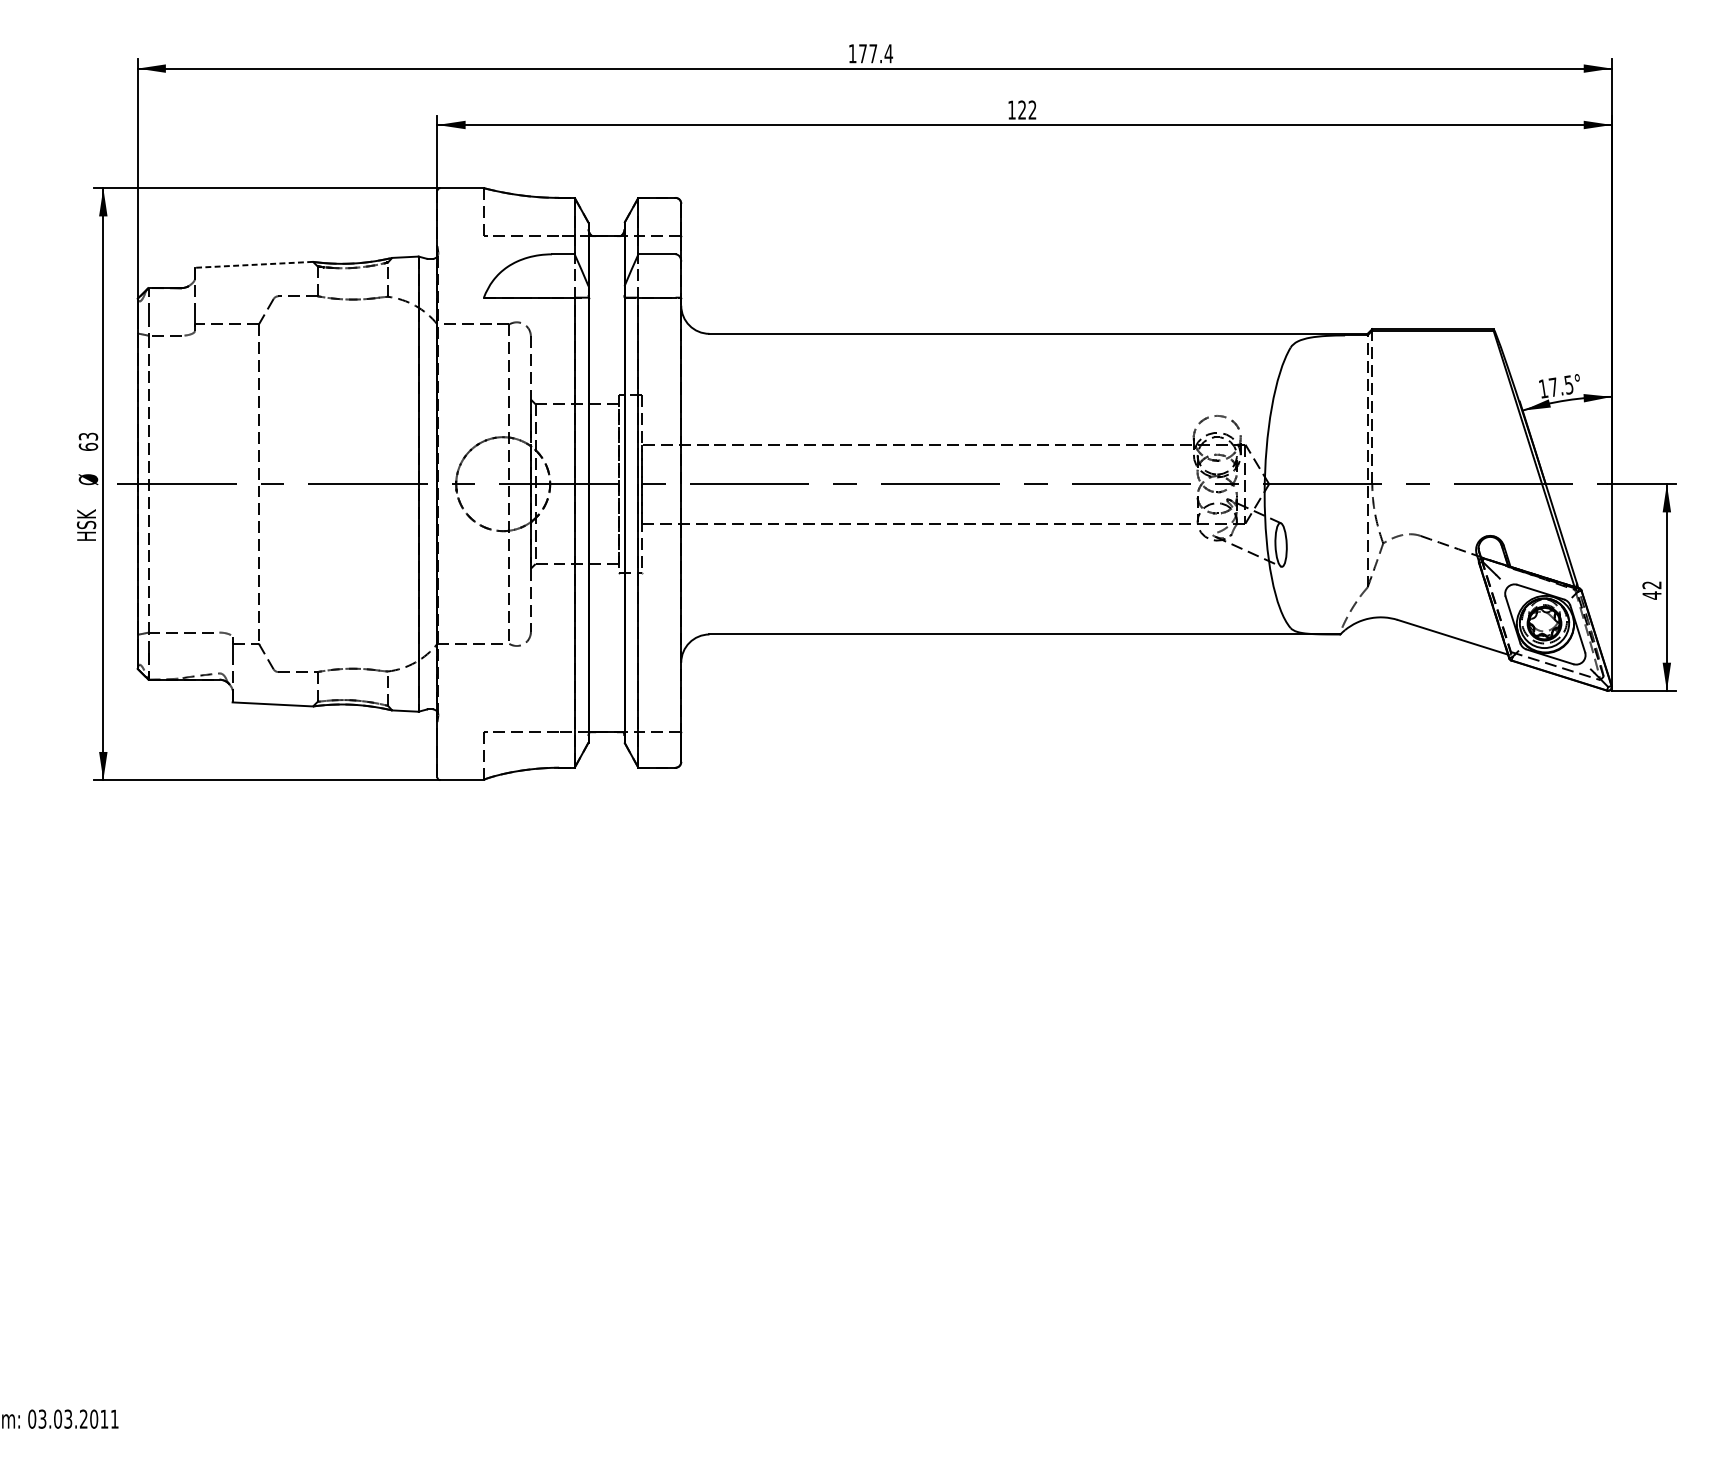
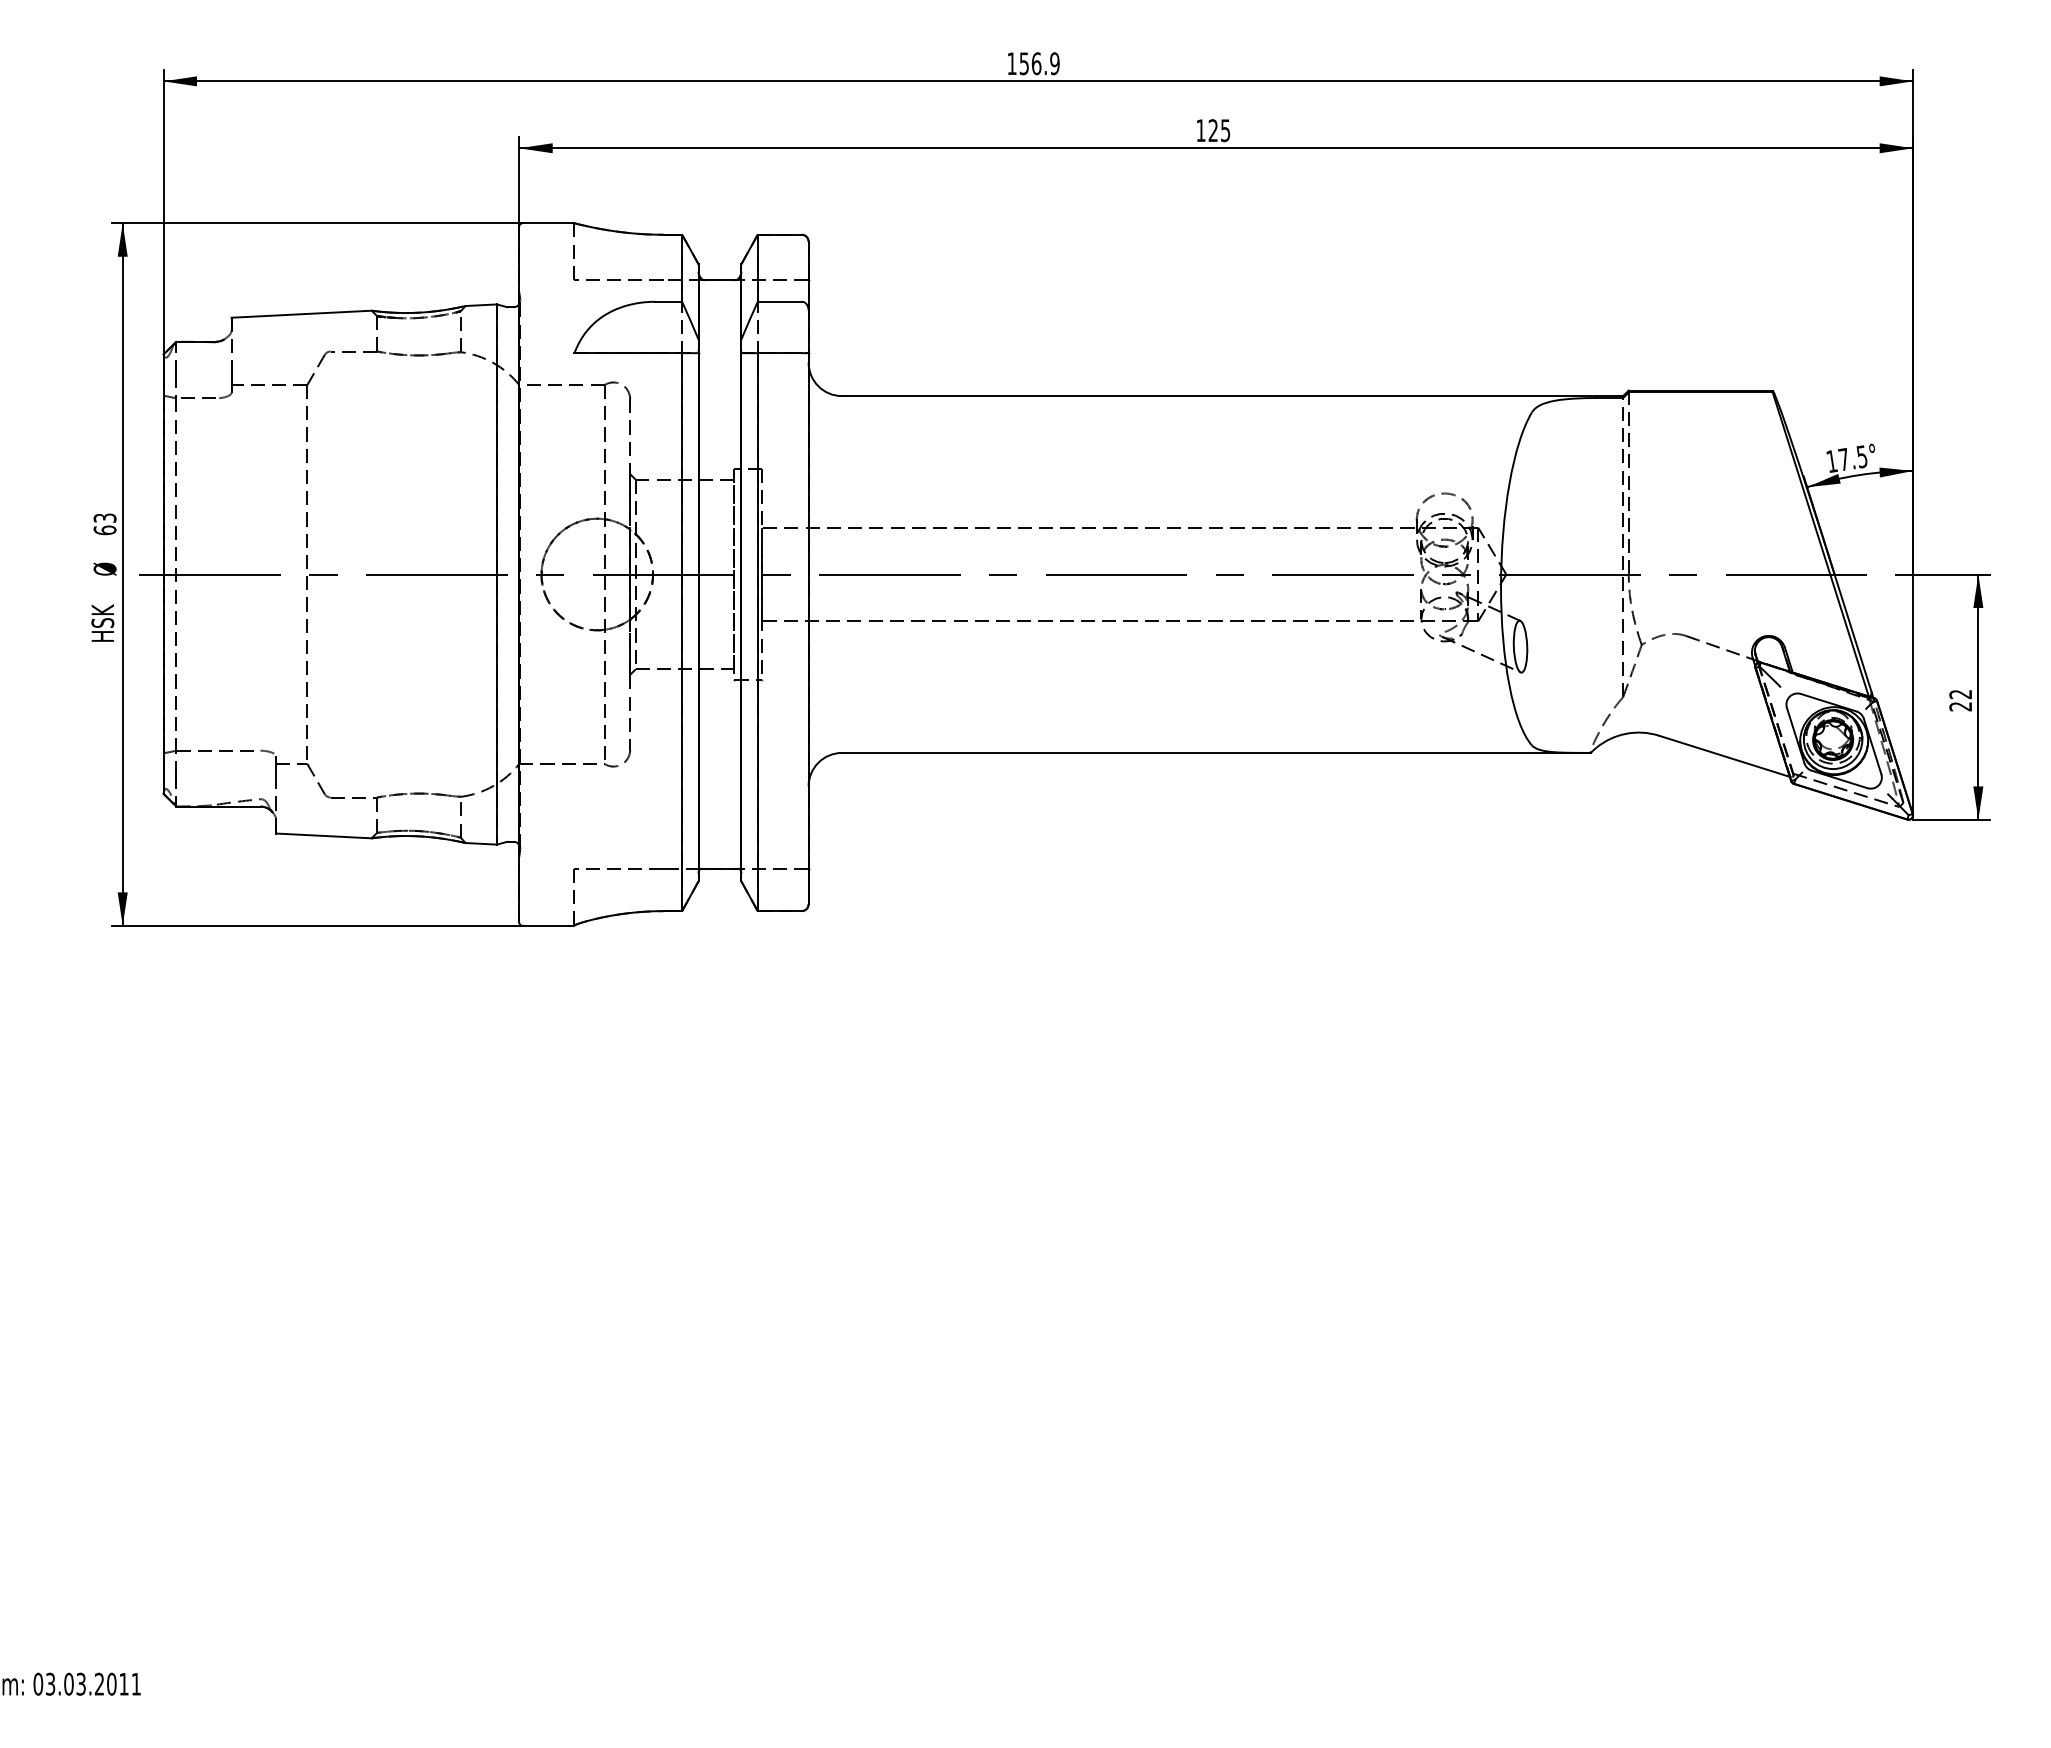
text: (875, 53) -> (1039, 63), 177.4 -> 156.9
text: (1032, 110) -> (1225, 130), 122 -> 125
line: (253, 265) -> (301, 314), dashed -> solid
text: (1651, 595) -> (1960, 706), 42 -> 22

